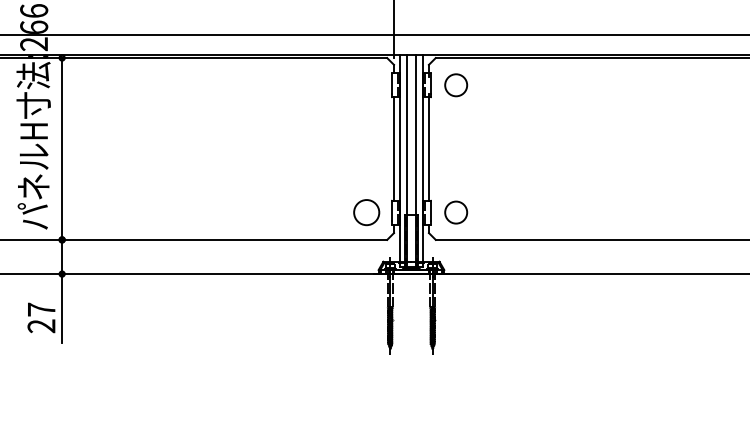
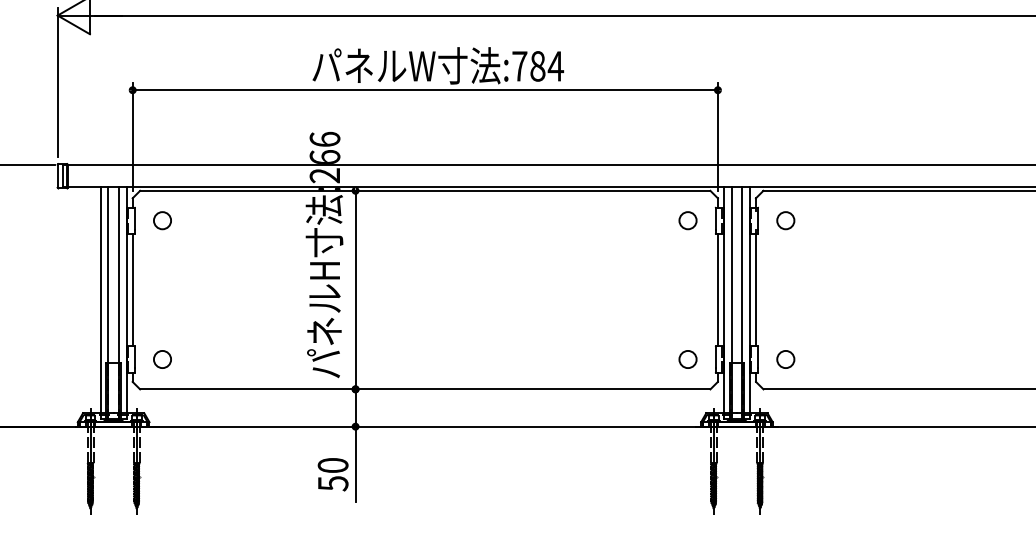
circle: (366, 85) -> (687, 220), added
circle: (455, 85) -> (785, 220), size x0.71
circle: (366, 212) -> (687, 359), size x0.62
circle: (455, 212) -> (785, 359), size x0.71
text: (41, 317) -> (332, 474), 27 -> 50

